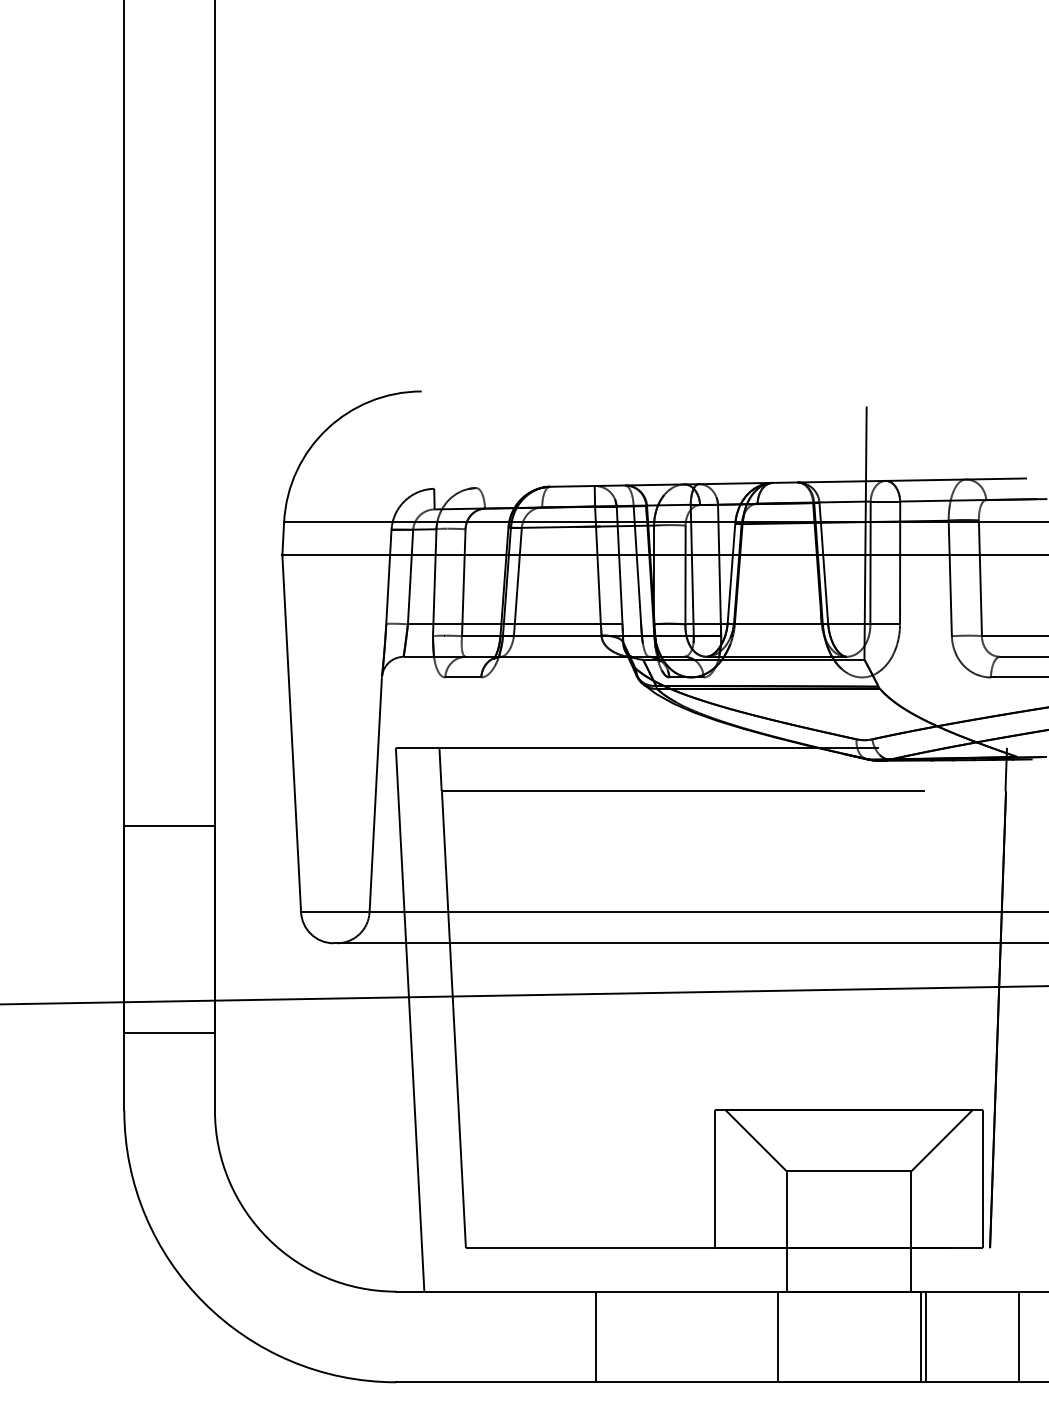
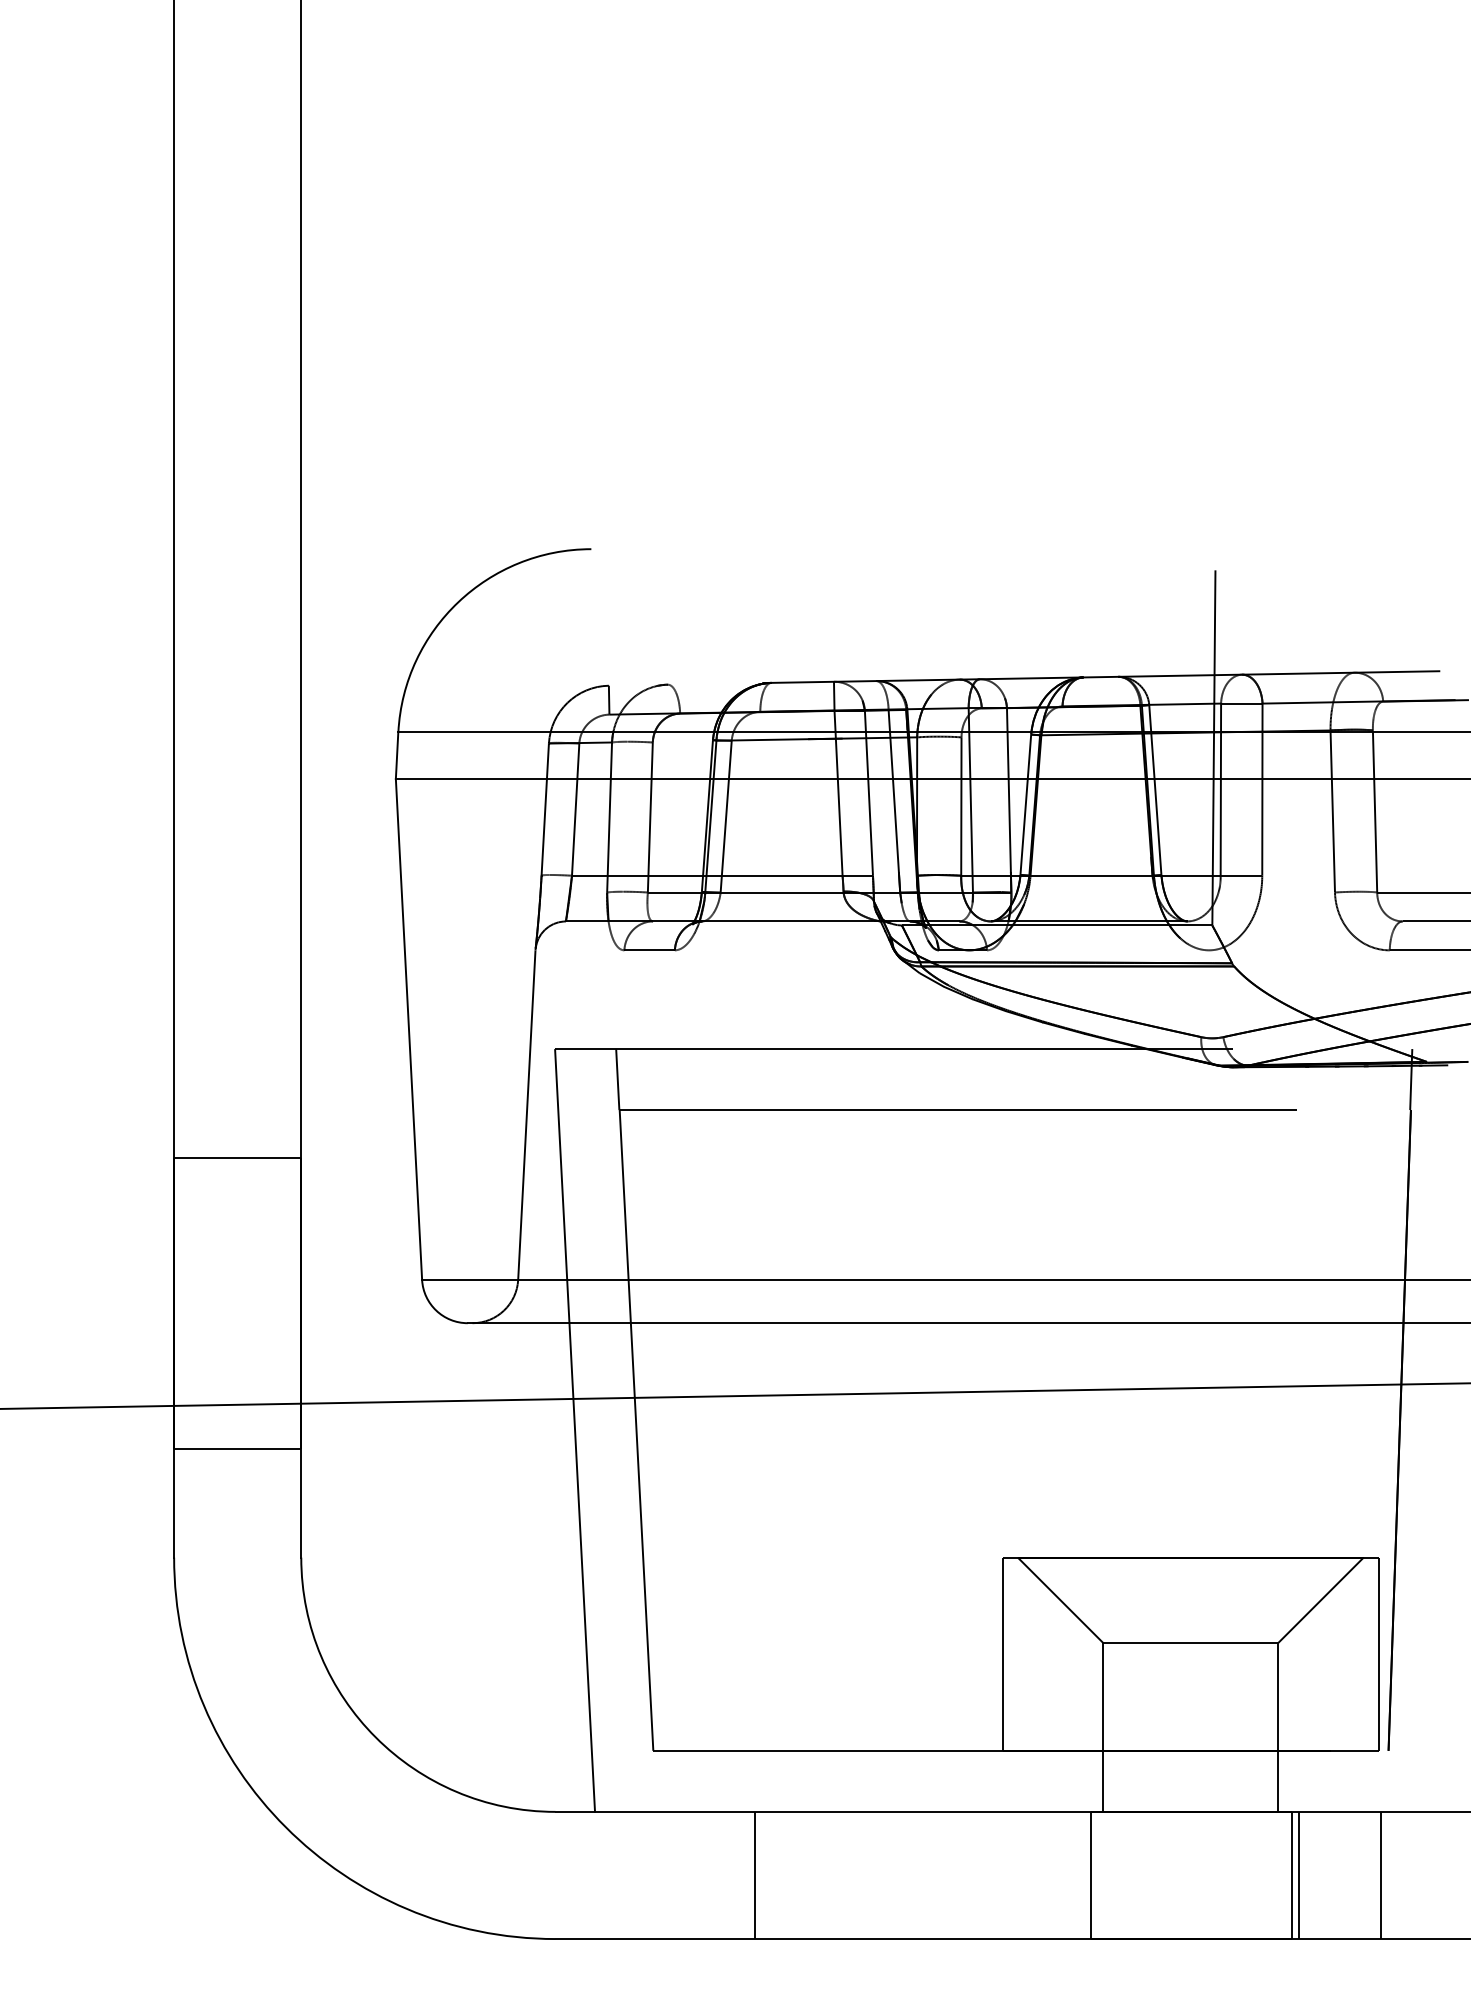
line: (595, 1337) -> (755, 1875), moved
line: (1018, 1337) -> (1381, 1875), moved

